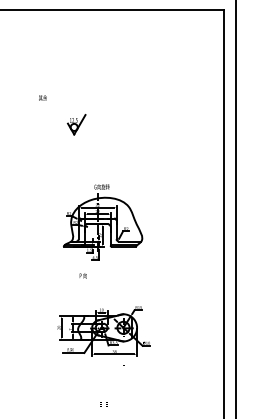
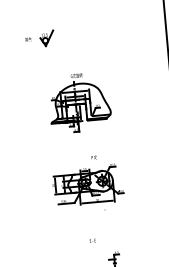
text: (42, 97) -> (27, 39), moved
part: (76, 124) -> (46, 38), moved
text: (82, 275) -> (93, 157), moved

